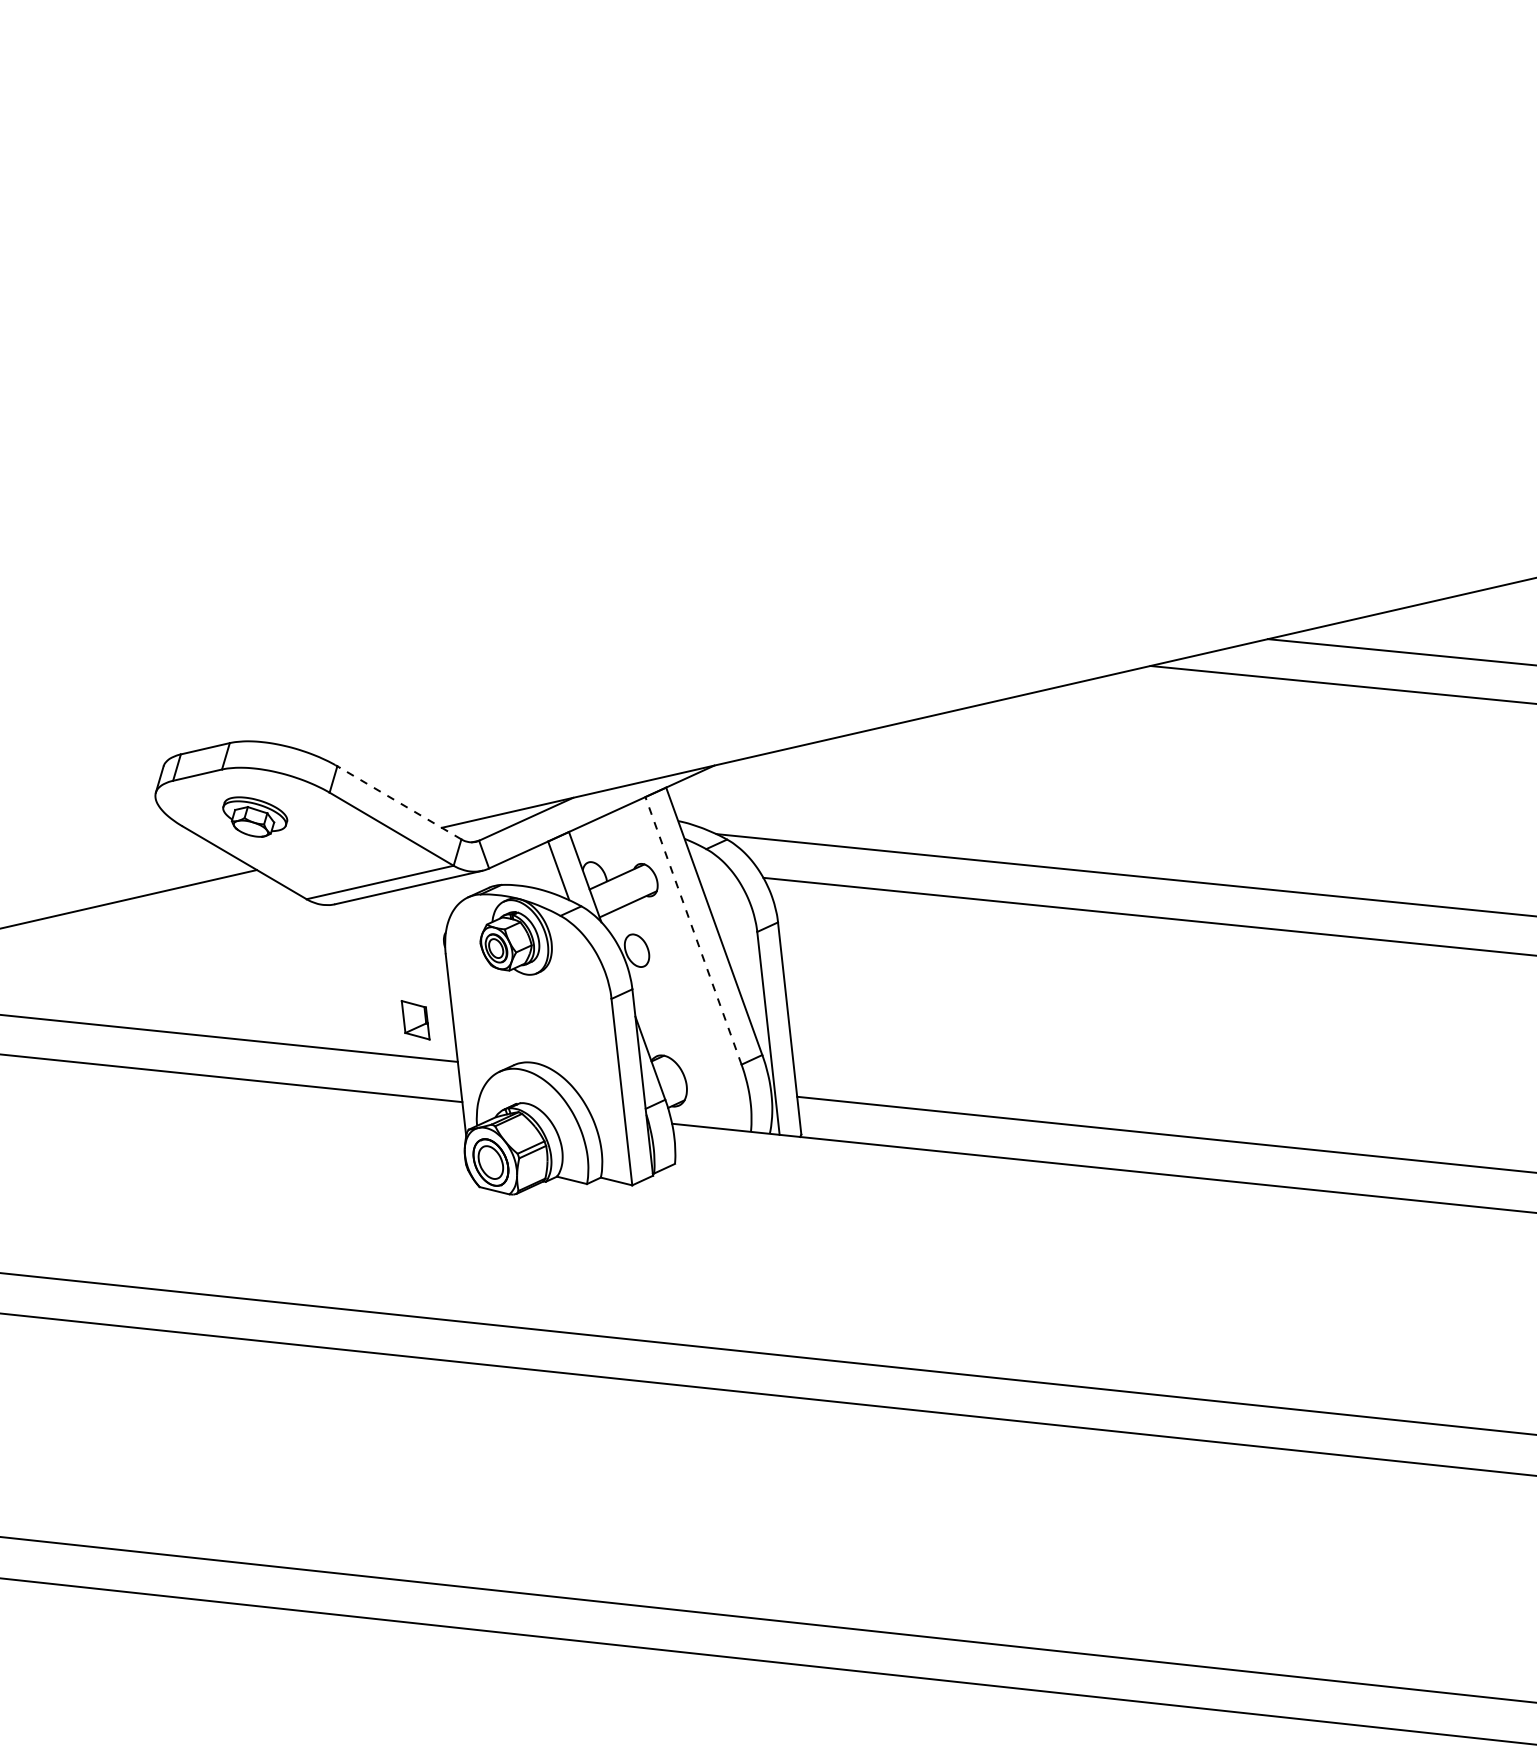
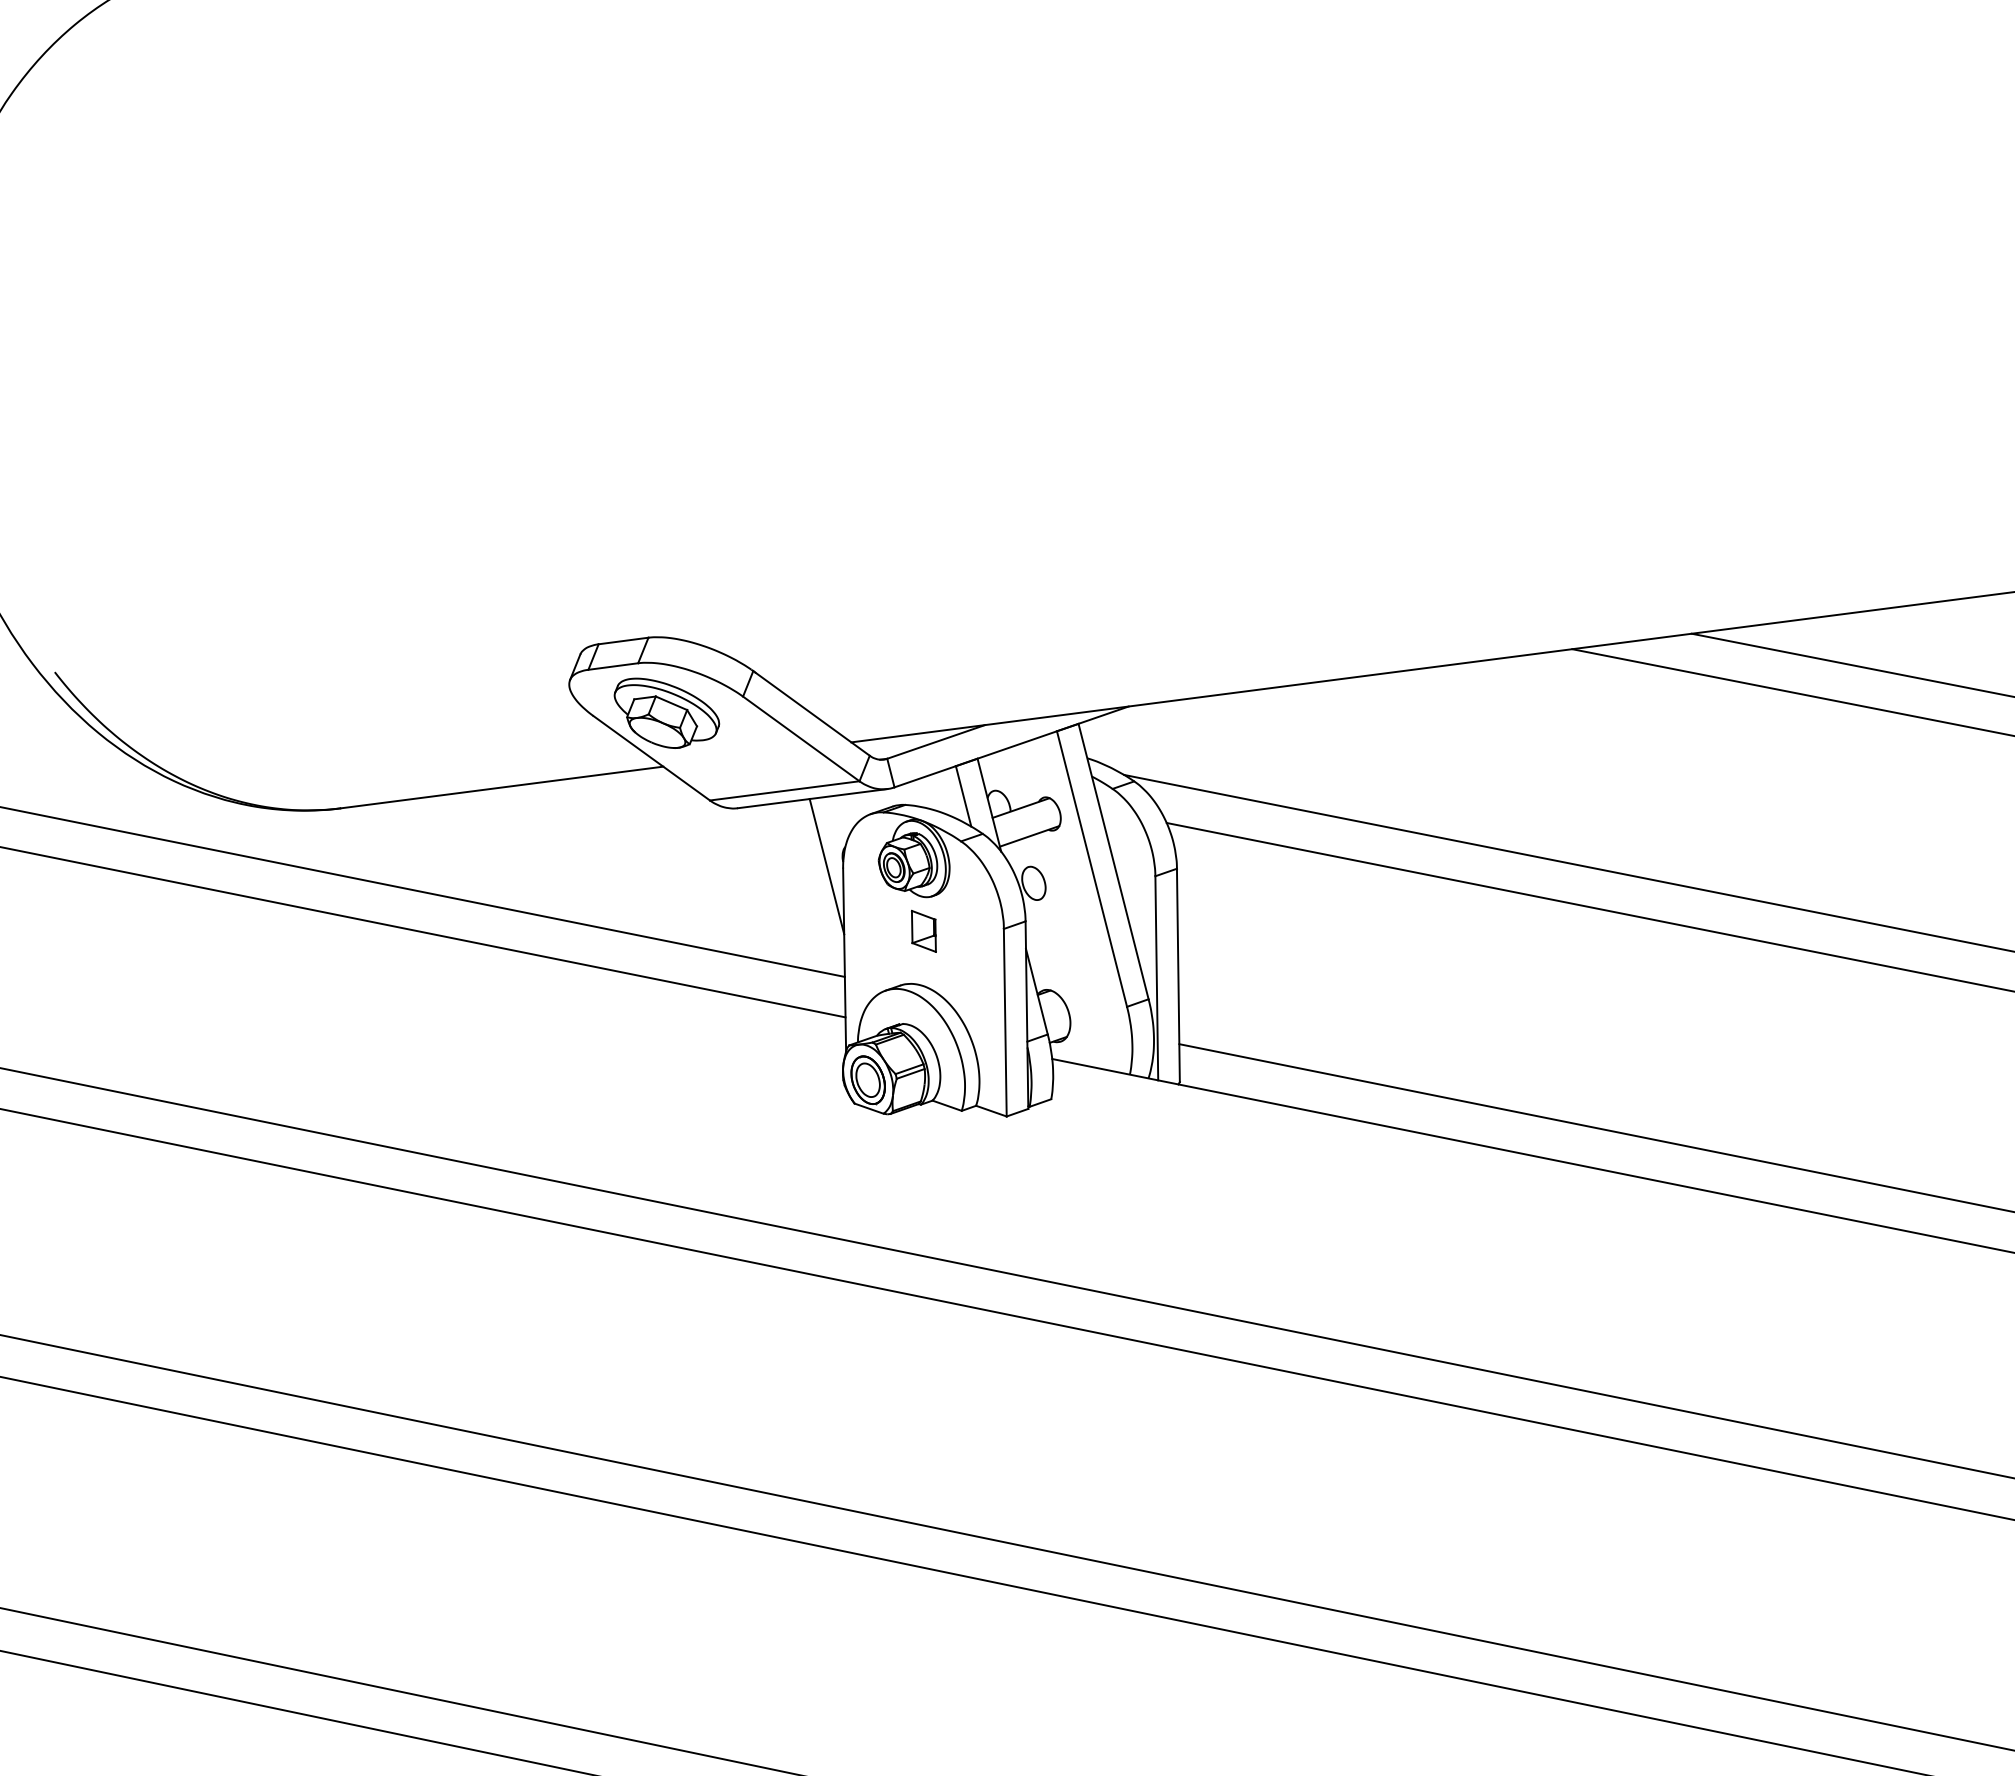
line: (400, 803) -> (812, 714), dashed -> solid
part: (254, 815) -> (666, 712), size x1.67
line: (692, 930) -> (1091, 868), dashed -> solid
line: (428, 953) -> (826, 866), added
part: (415, 1019) -> (923, 930), moved

